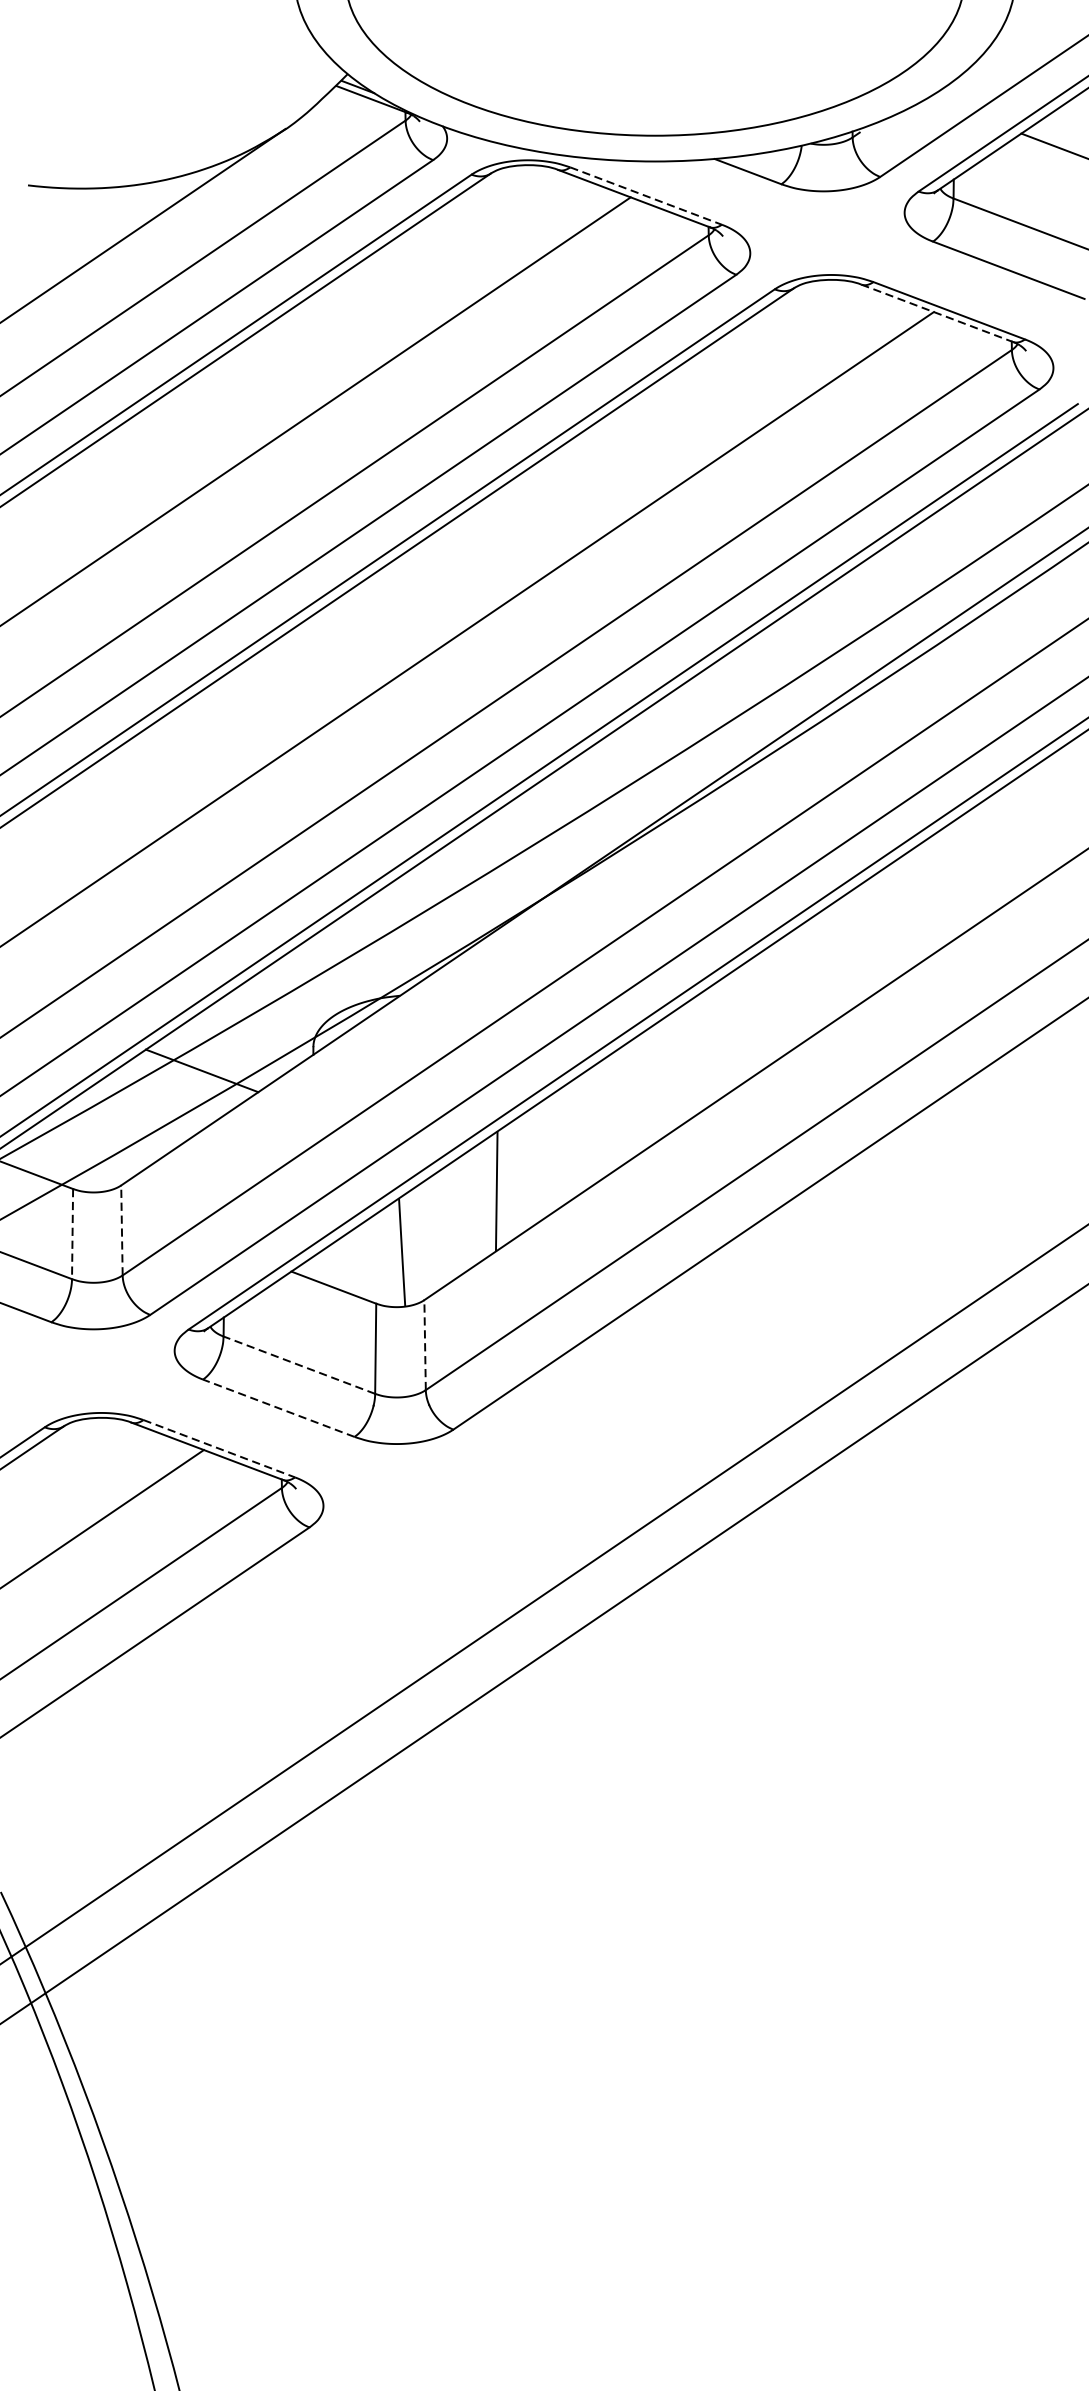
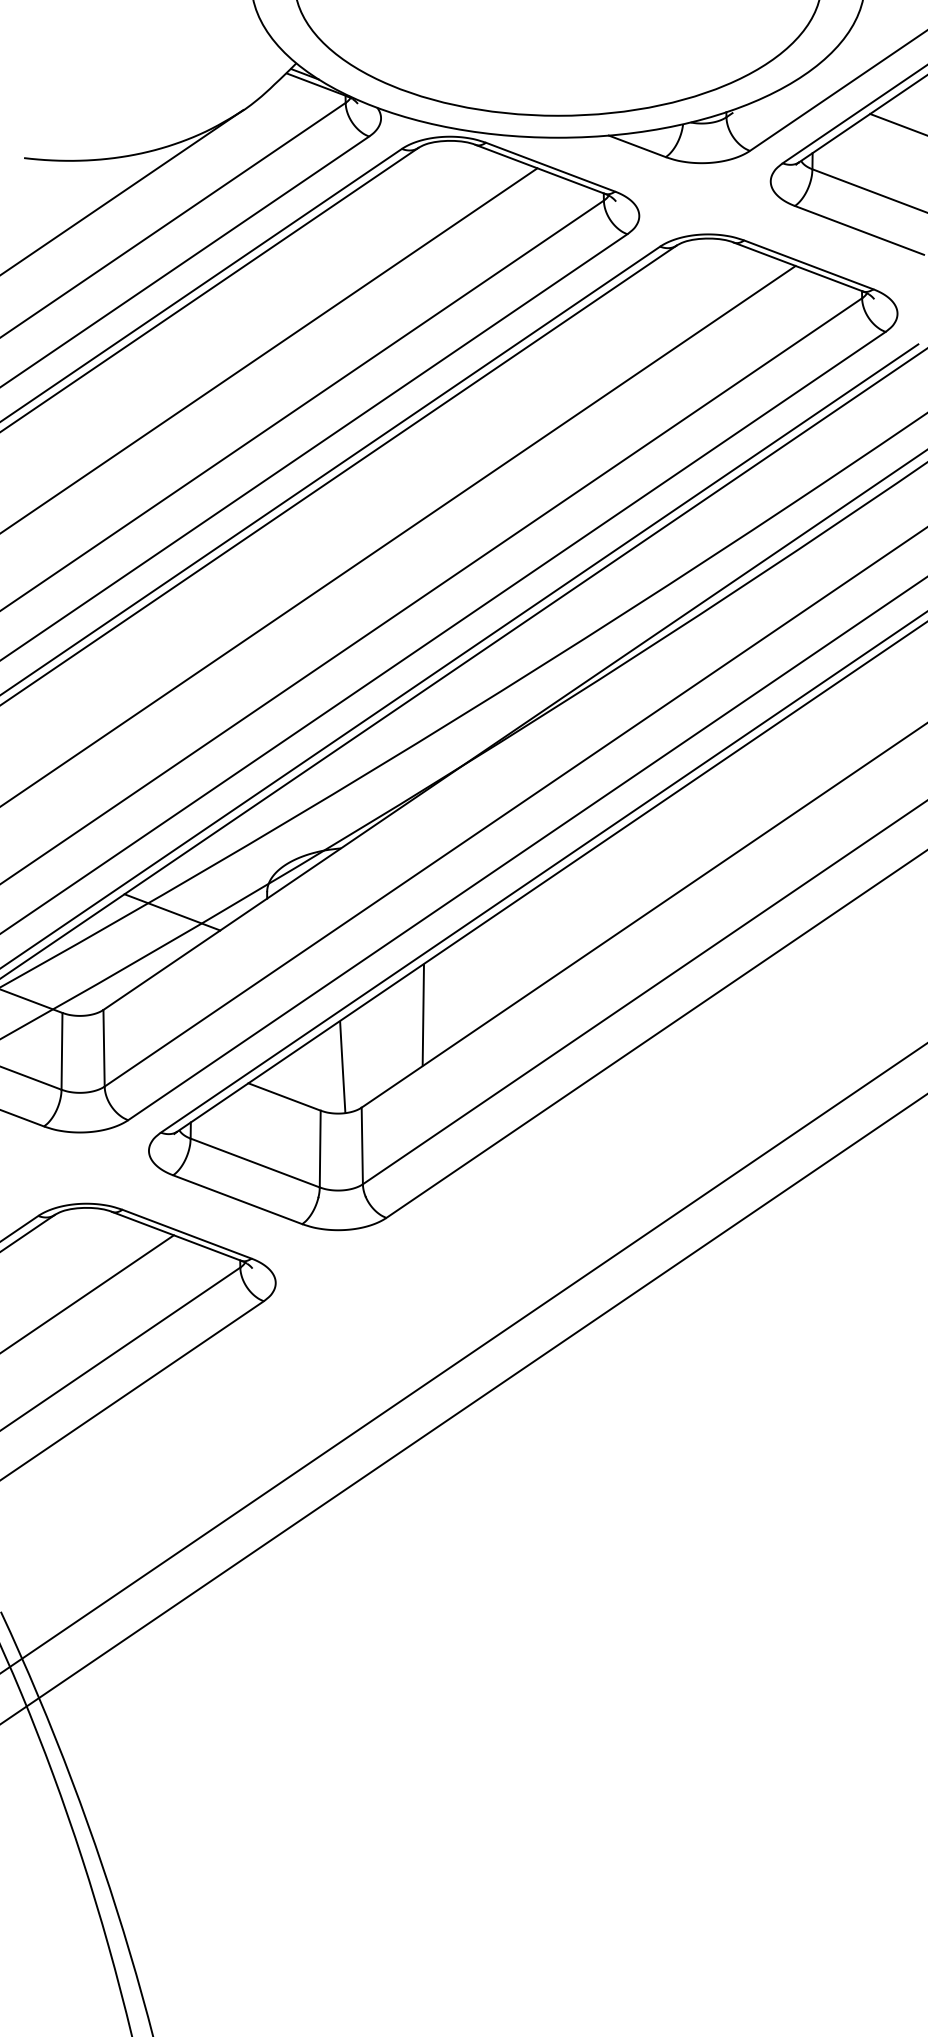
line: (647, 196) -> (551, 167), dashed -> solid
line: (937, 313) -> (798, 267), dashed -> solid
line: (122, 1229) -> (104, 1047), dashed -> solid
line: (73, 1234) -> (62, 1051), dashed -> solid
line: (425, 1344) -> (362, 1145), dashed -> solid
line: (298, 1364) -> (254, 1162), dashed -> solid
line: (278, 1407) -> (237, 1199), dashed -> solid
line: (219, 1449) -> (187, 1234), dashed -> solid

